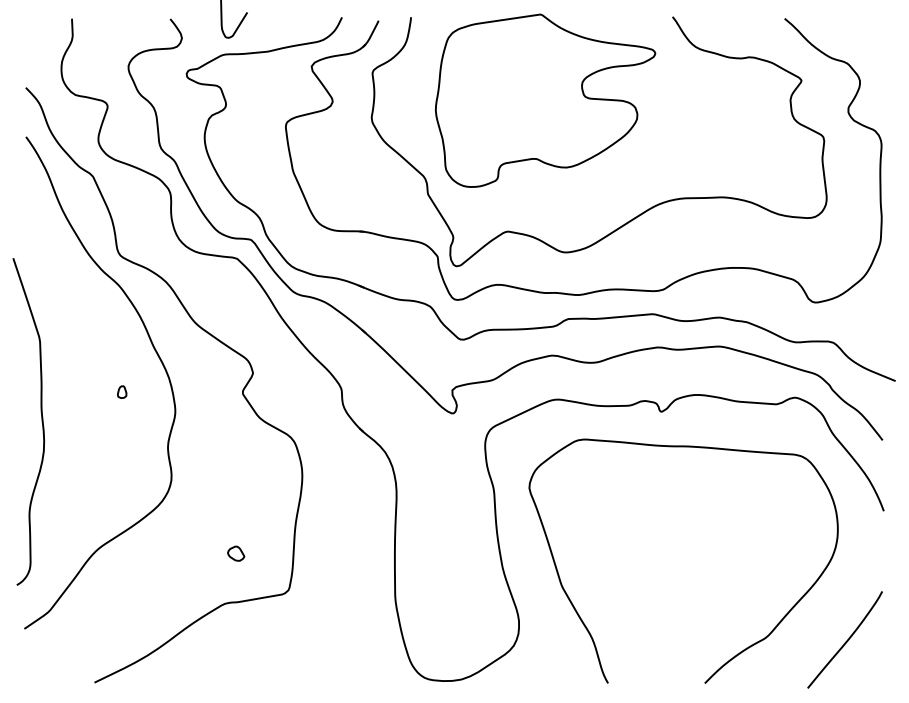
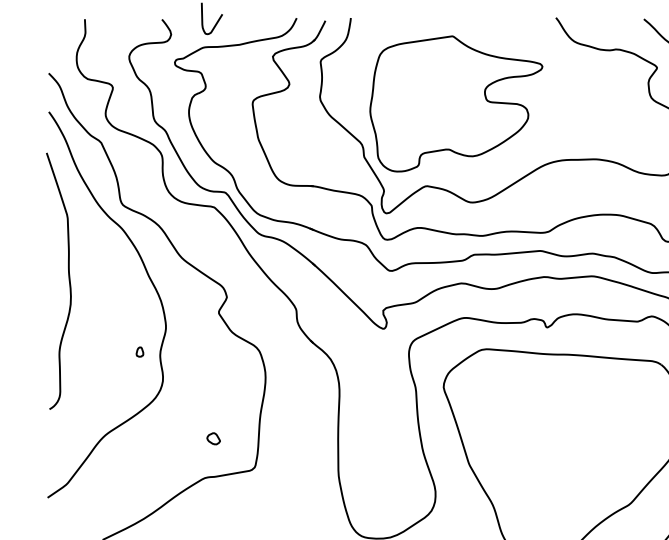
part: (545, 100) -> (456, 103), moved
part: (122, 391) -> (140, 351), moved
curve: (41, 421) -> (68, 280), moved

